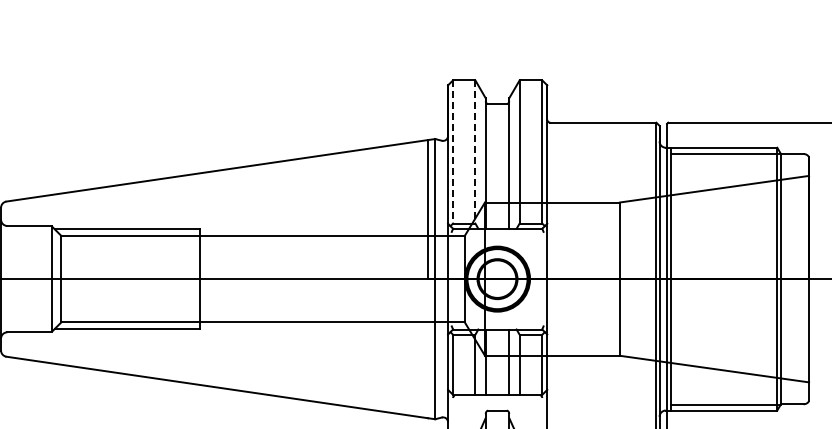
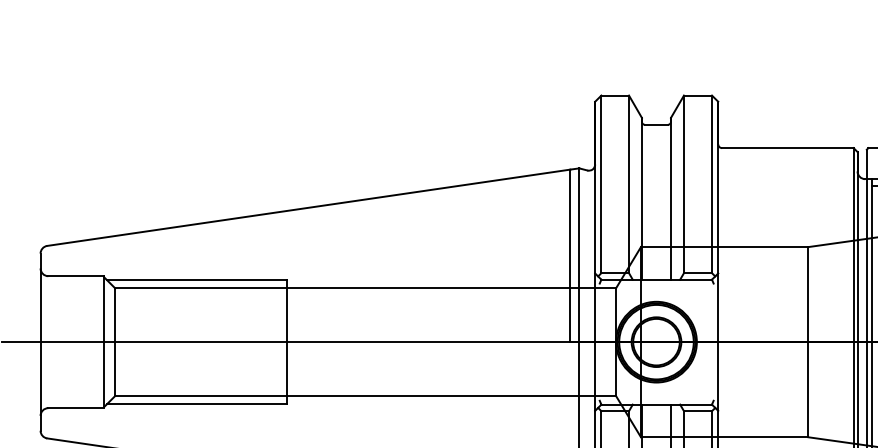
line: (453, 151) -> (601, 183), dashed -> solid
line: (475, 151) -> (629, 183), dashed -> solid

